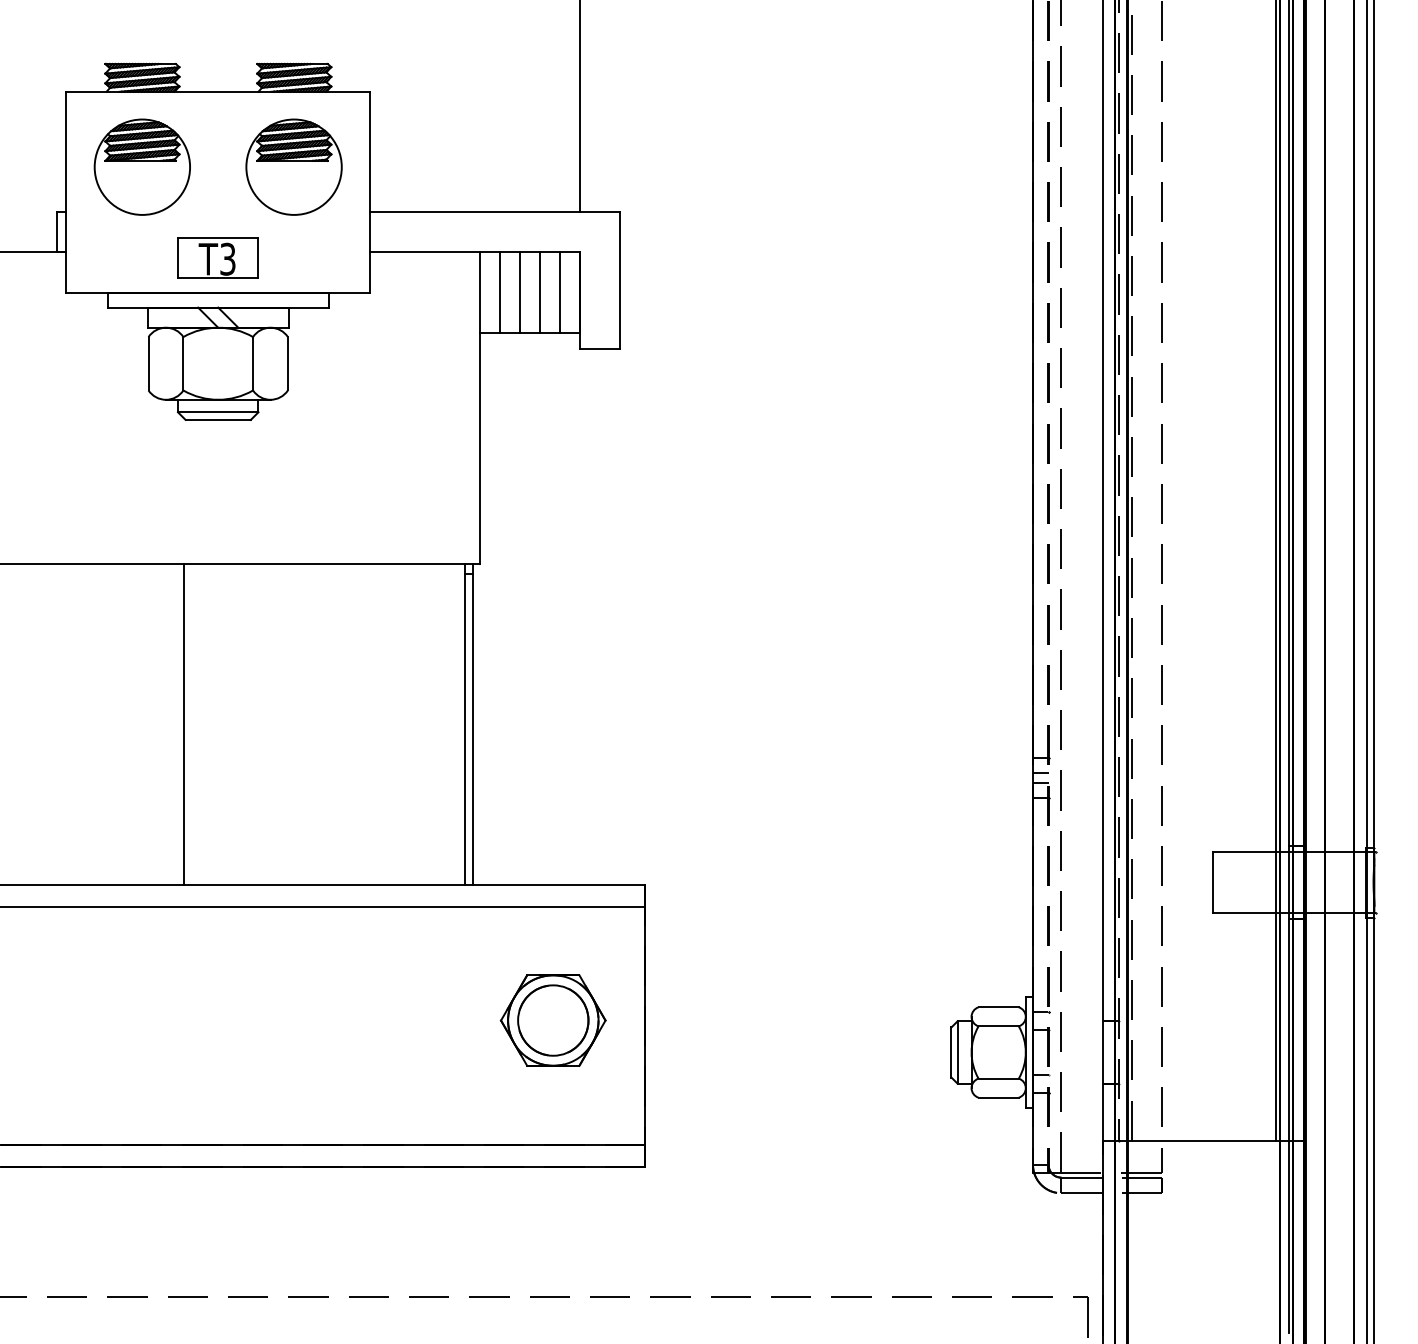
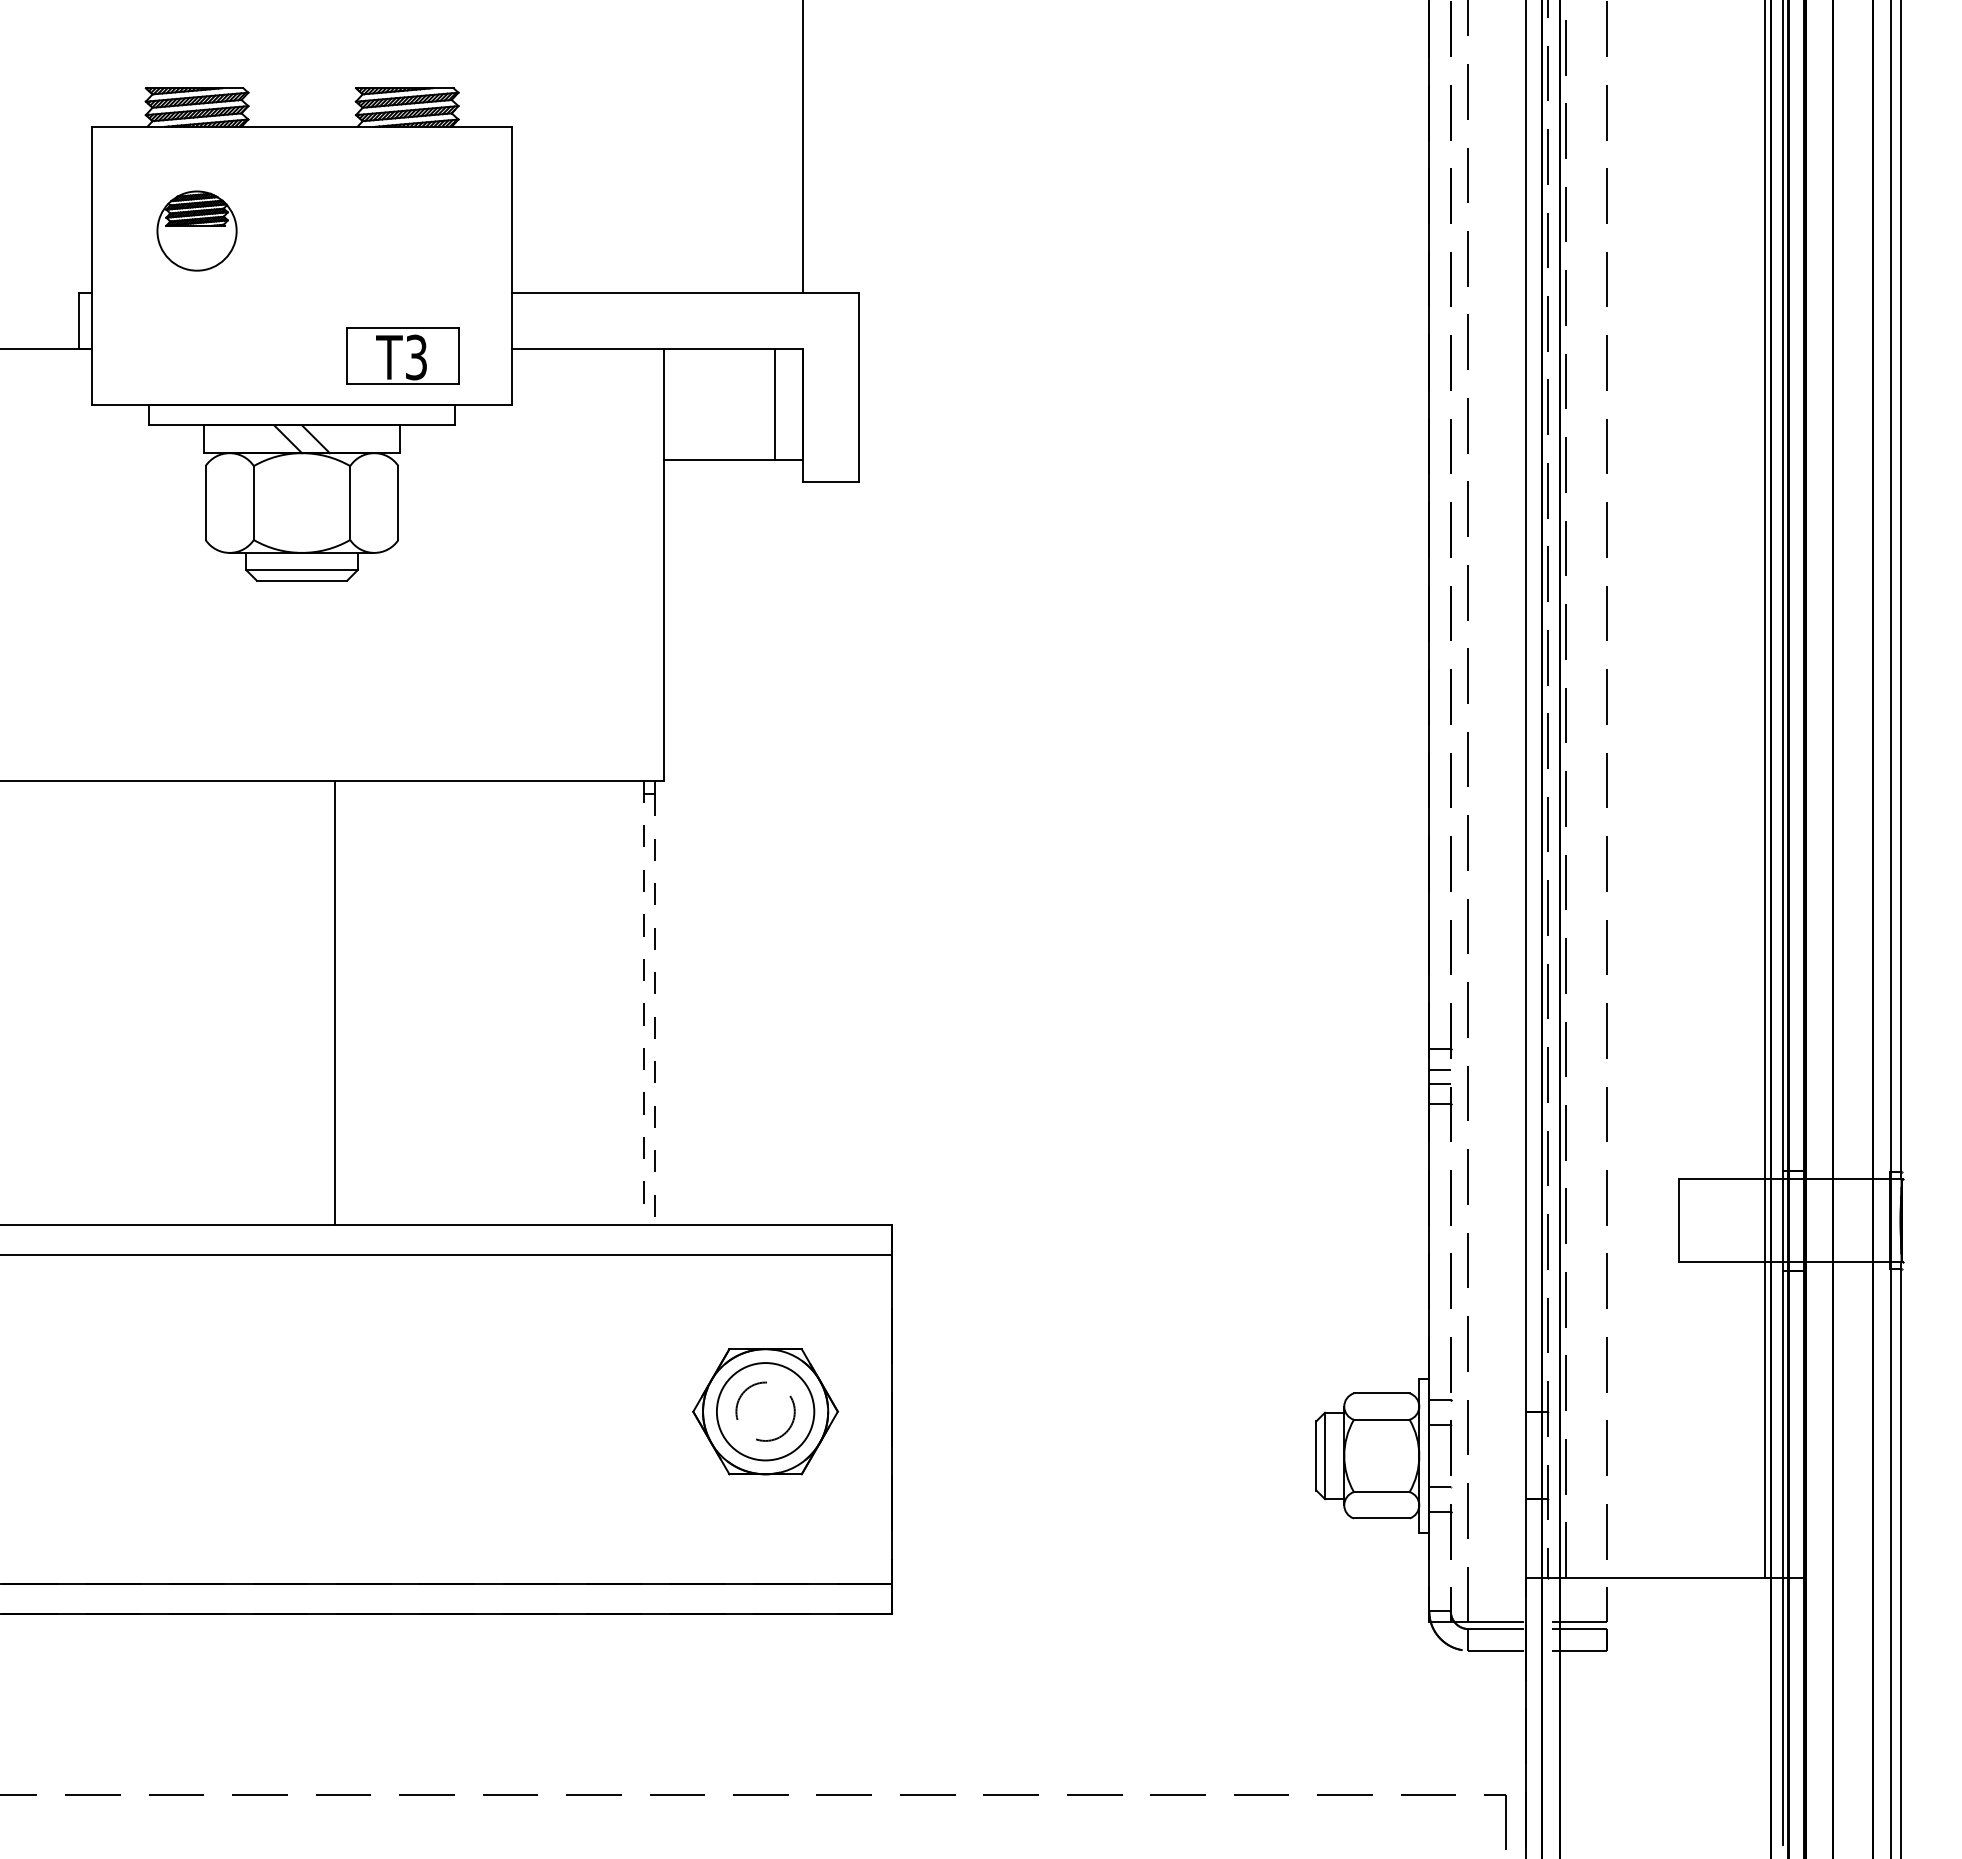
part: (141, 166) -> (196, 230), size x0.6
part: (293, 166) -> (406, 230), removed
part: (217, 257) -> (402, 355), moved
line: (499, 292) -> (691, 404), removed
line: (519, 292) -> (719, 404), removed
line: (540, 292) -> (747, 404), removed
line: (183, 724) -> (335, 1002), moved
line: (465, 725) -> (643, 1003), solid -> dashed
line: (473, 729) -> (654, 1009), solid -> dashed
circle: (553, 1020) -> (765, 1411), size x0.6

